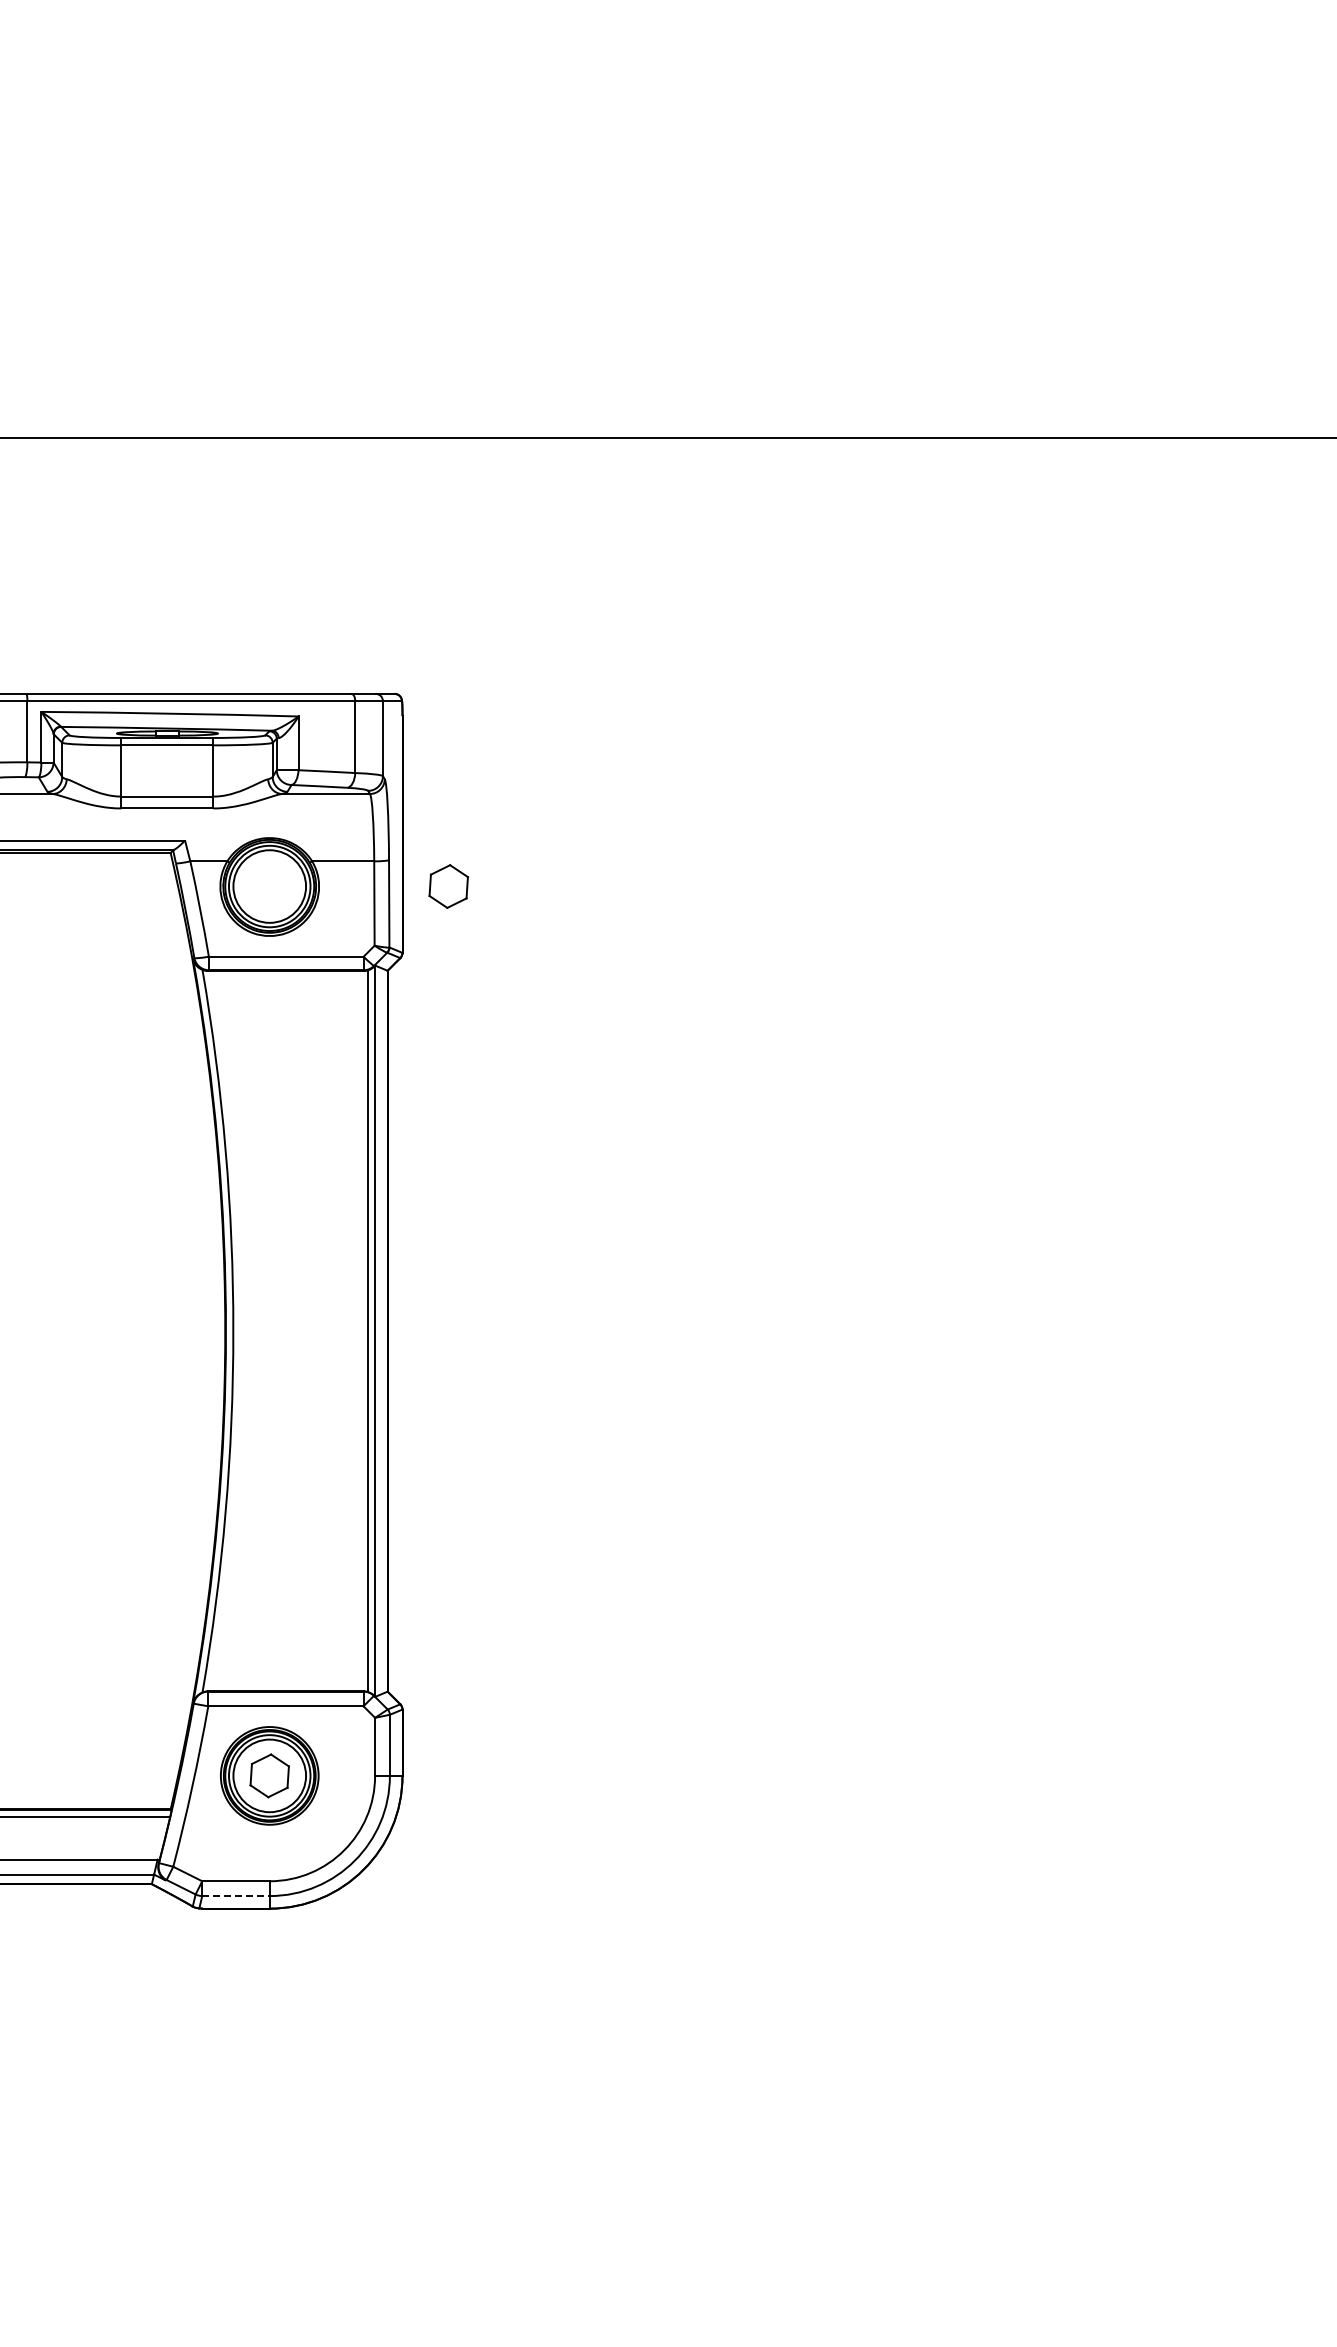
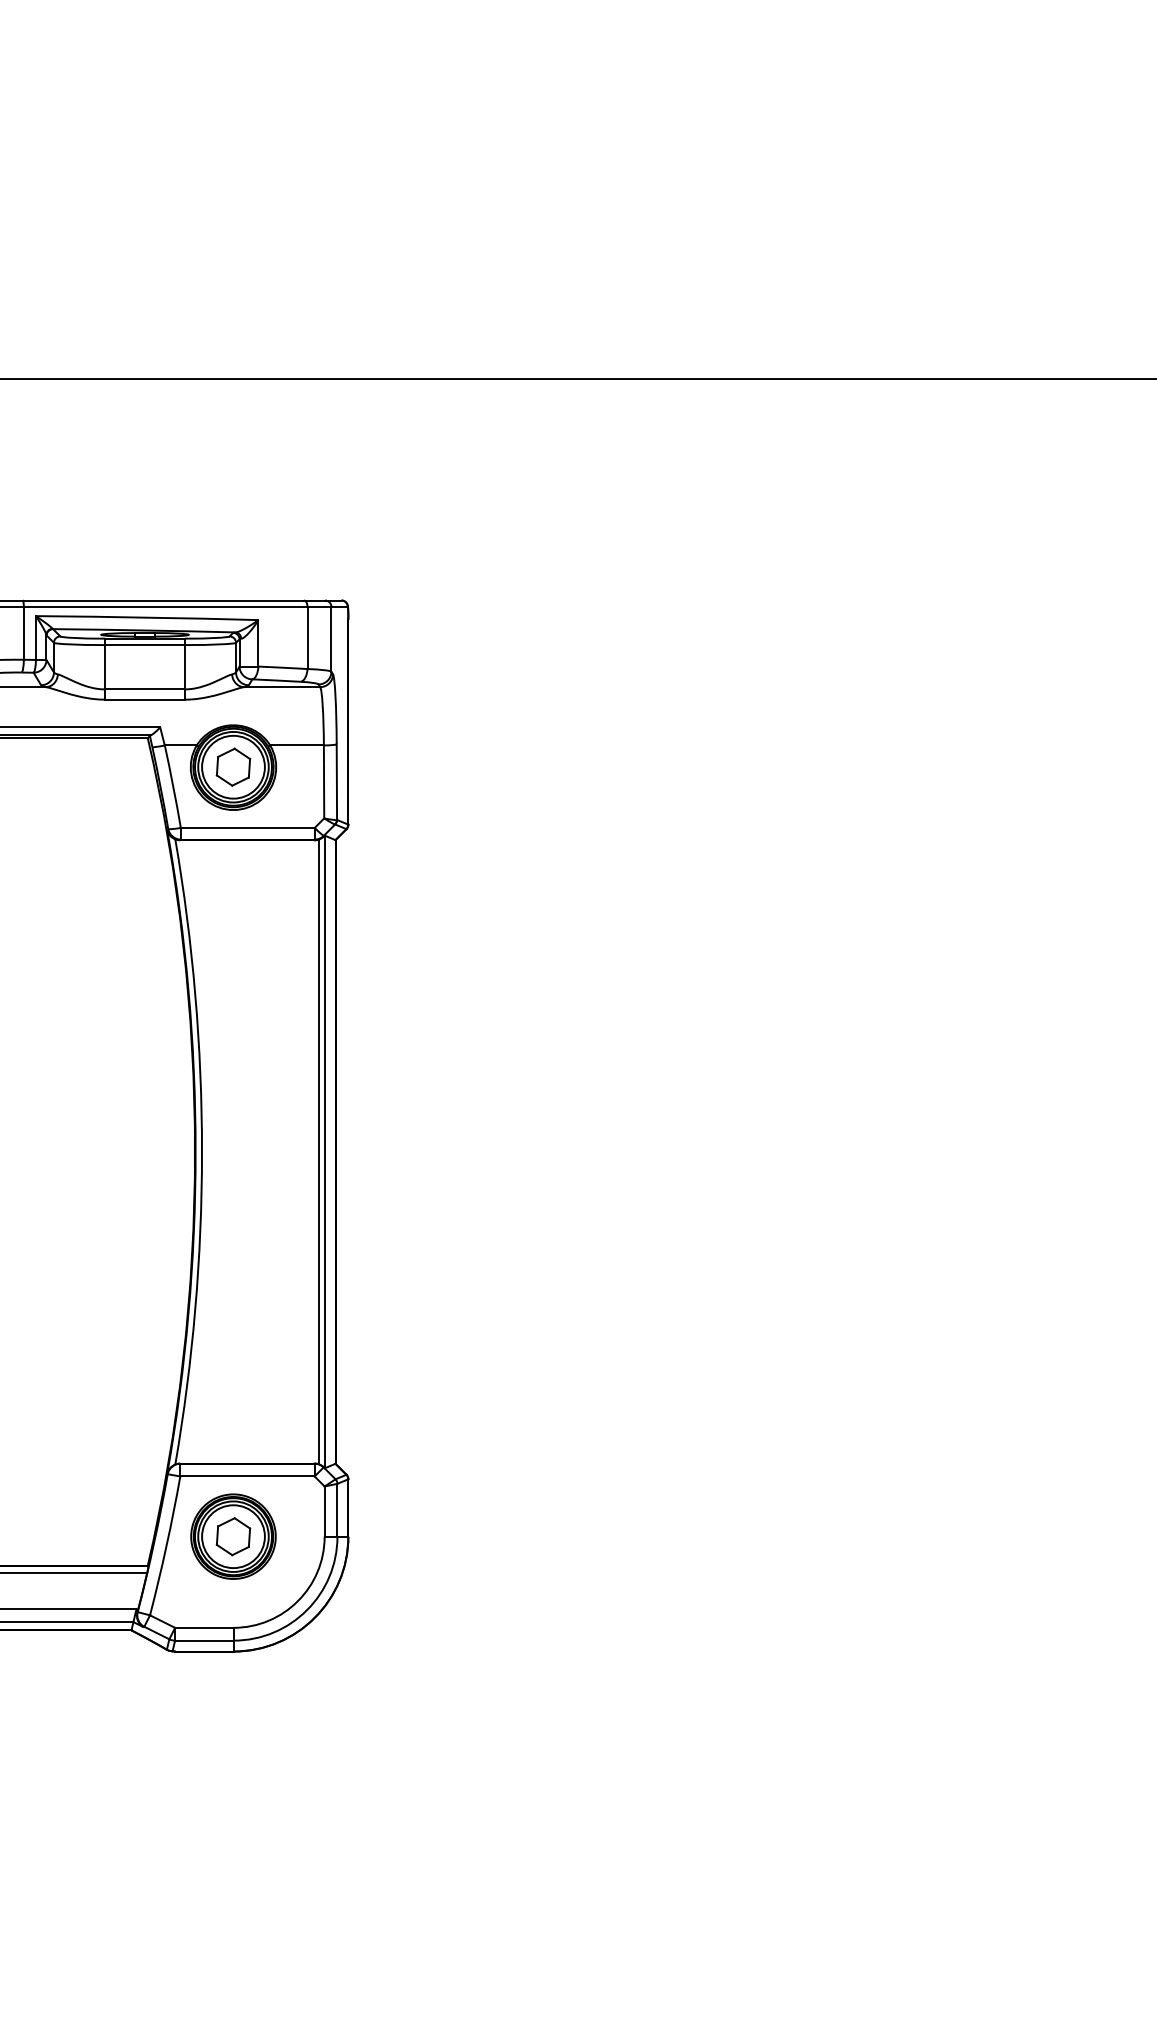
part: (448, 886) -> (233, 767), moved
line: (236, 1896) -> (204, 1641), dashed -> solid

